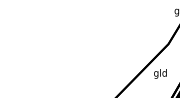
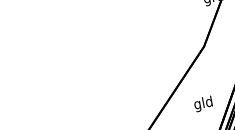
text: (160, 73) -> (203, 103), moved

